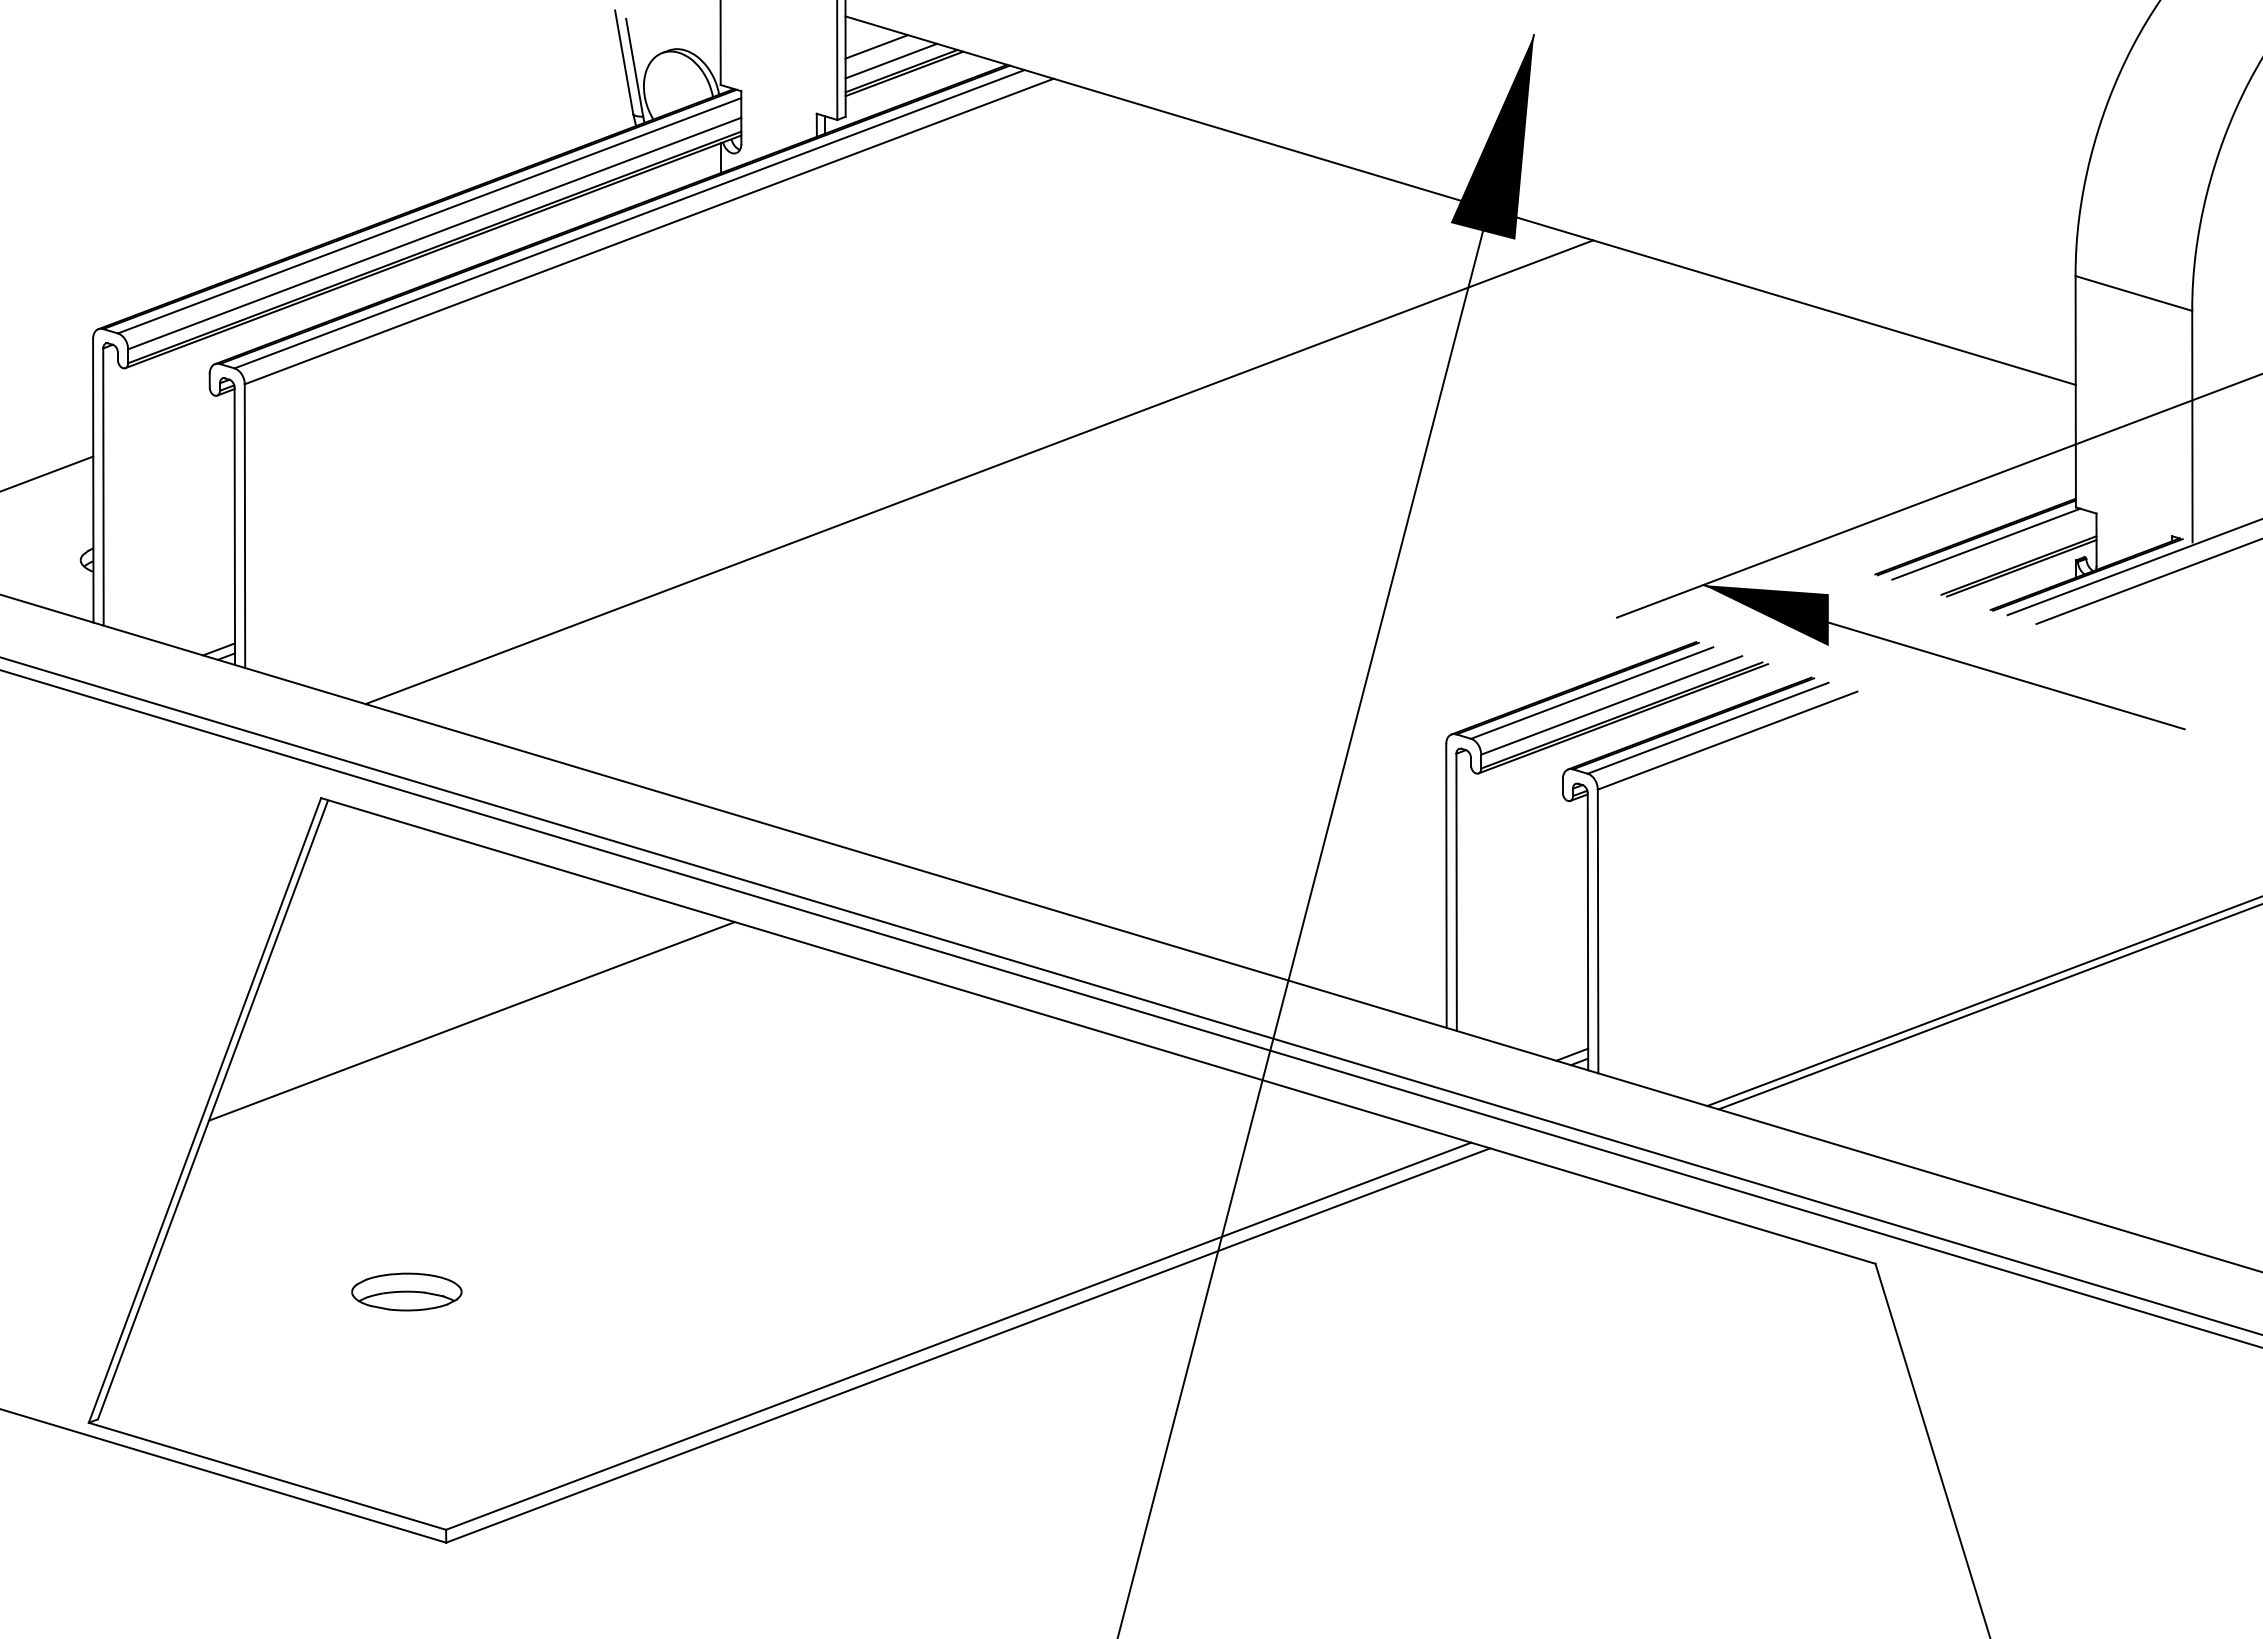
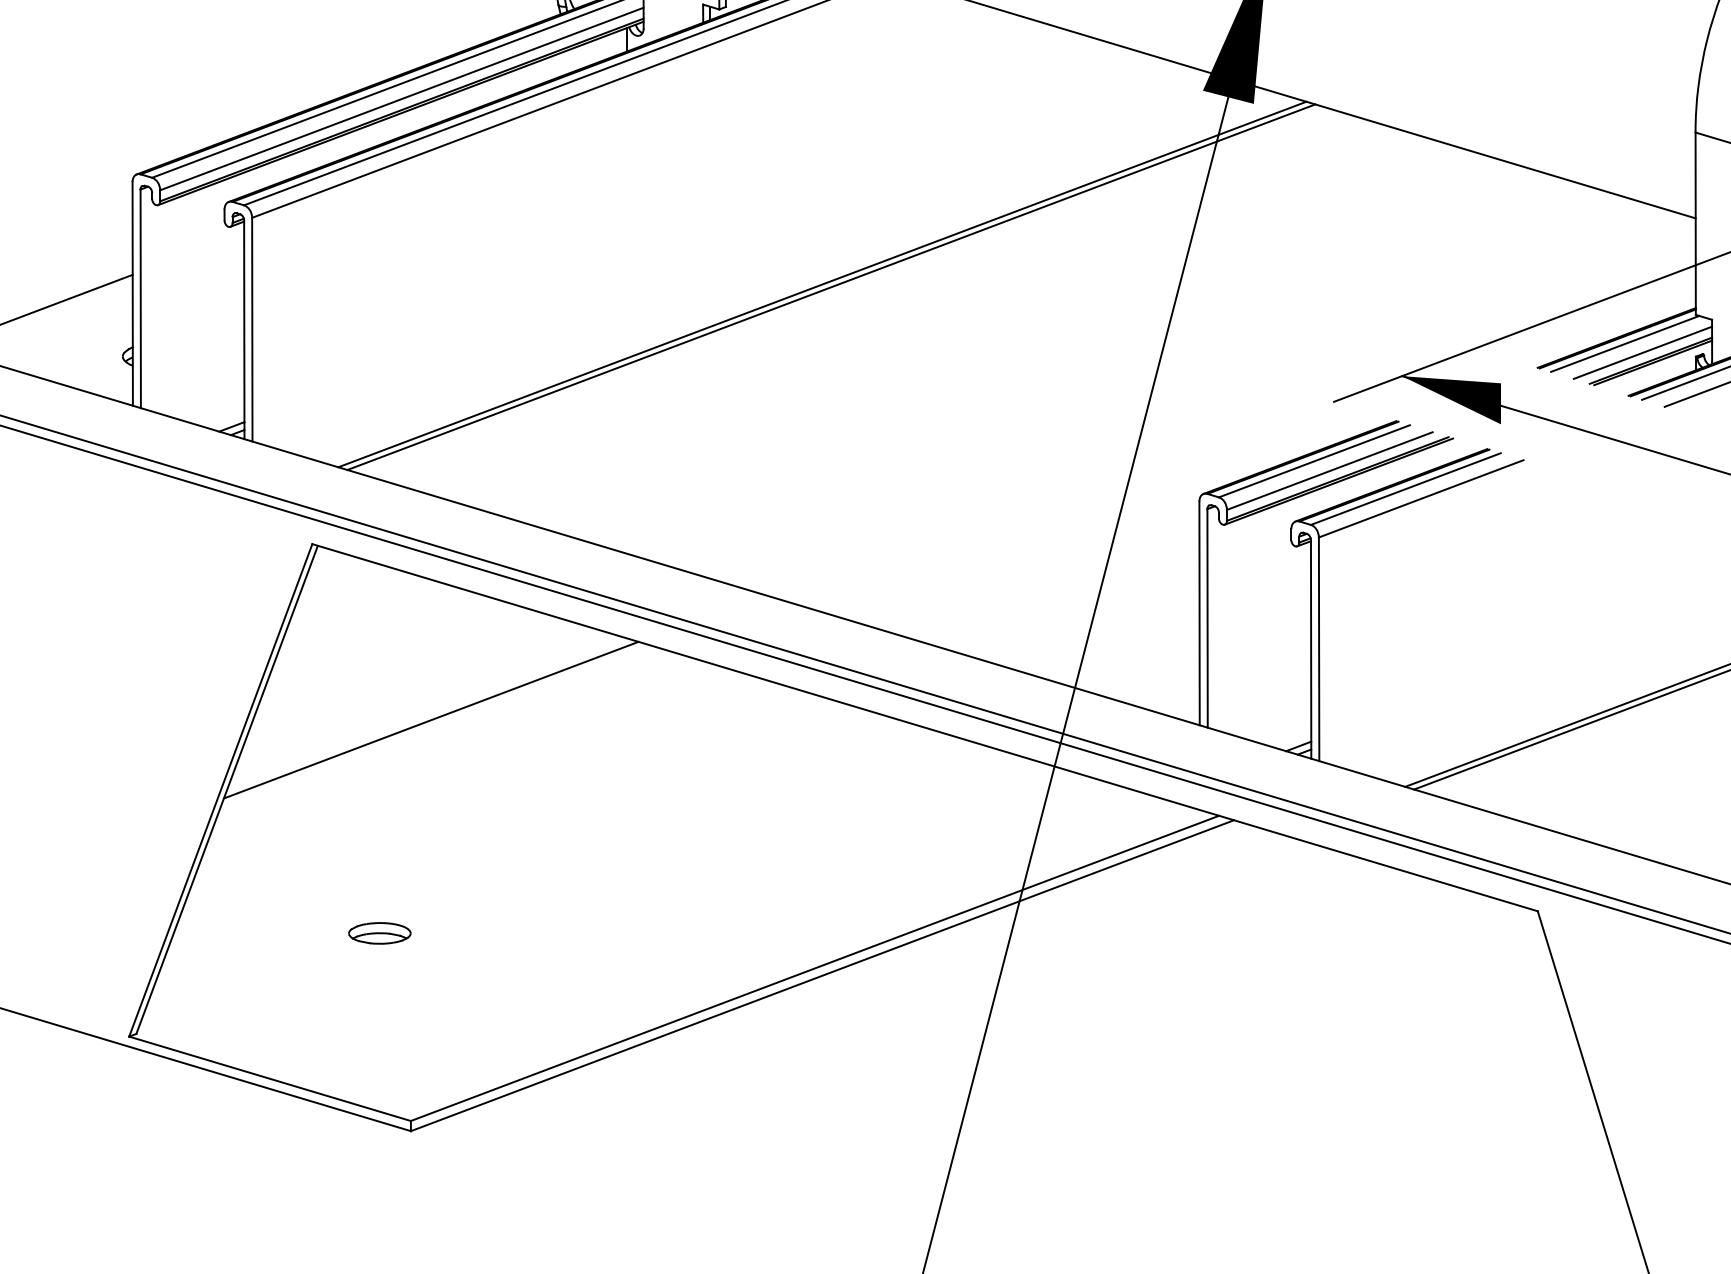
line: (968, 468) -> (822, 284), added
line: (2008, 555) -> (1642, 352), added
part: (406, 1291) -> (379, 933), size x0.71

